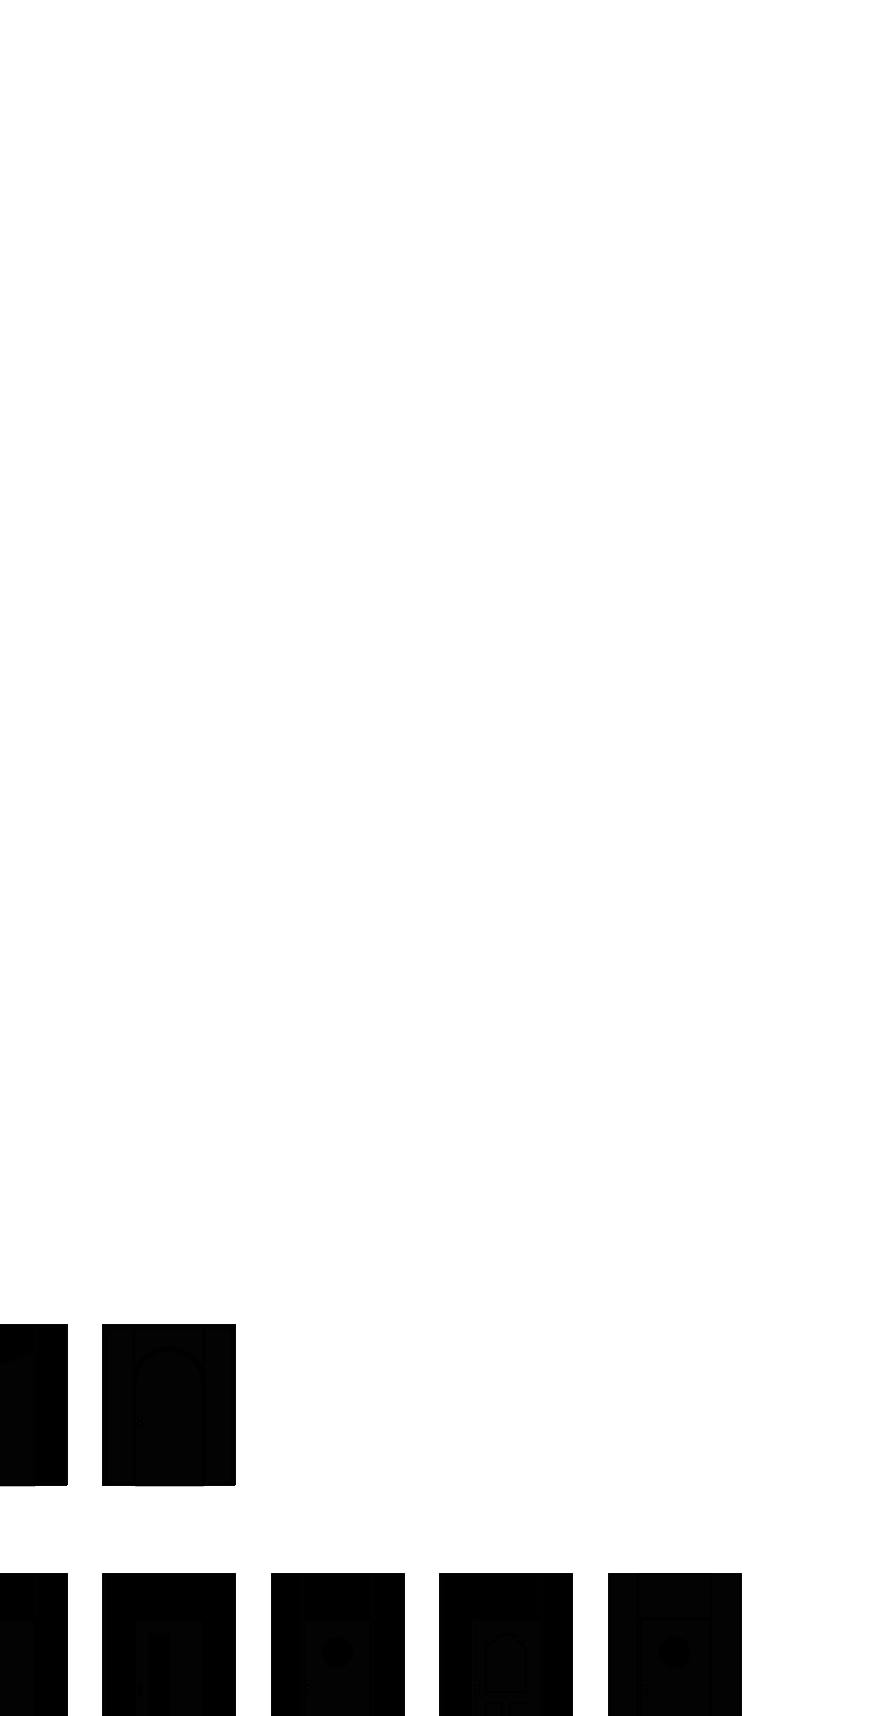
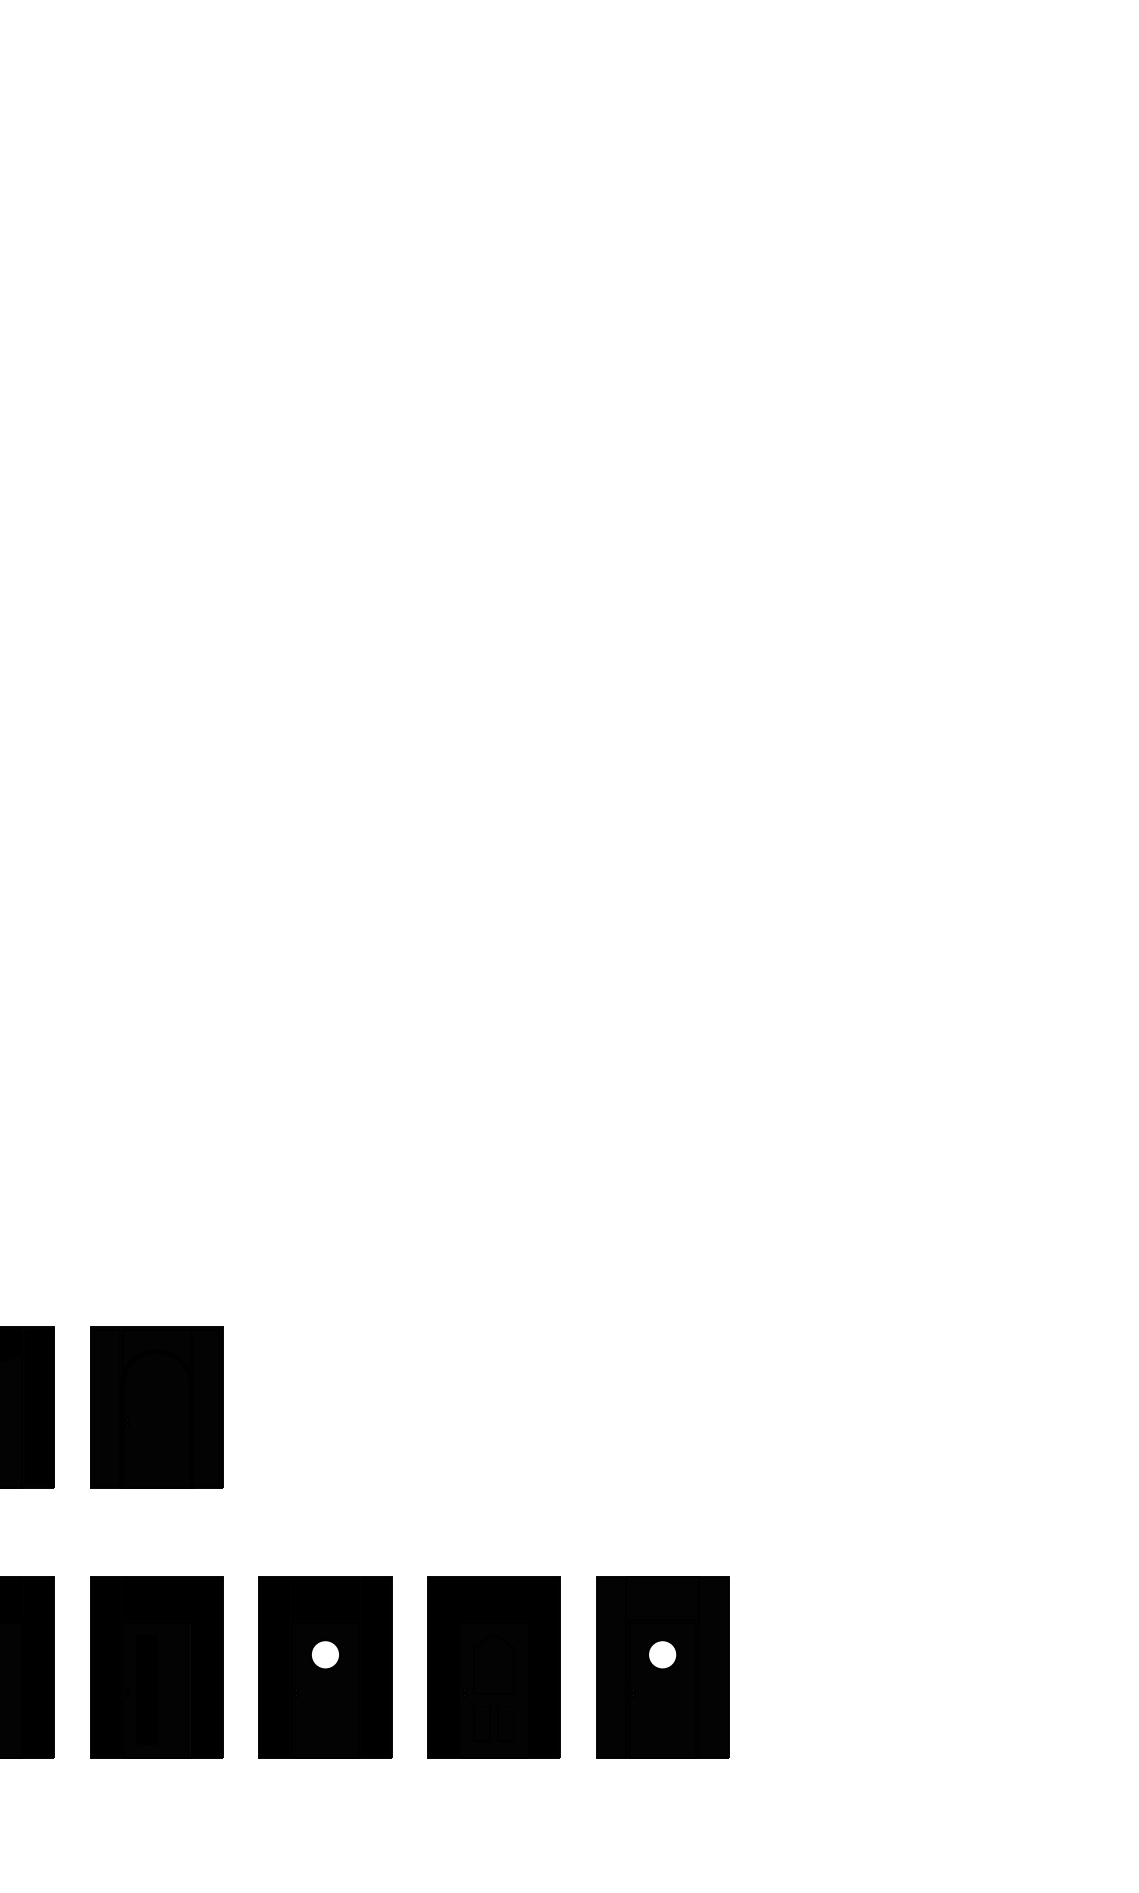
fill: (337, 1651) -> (325, 1654), removed
fill: (674, 1651) -> (662, 1654), removed

